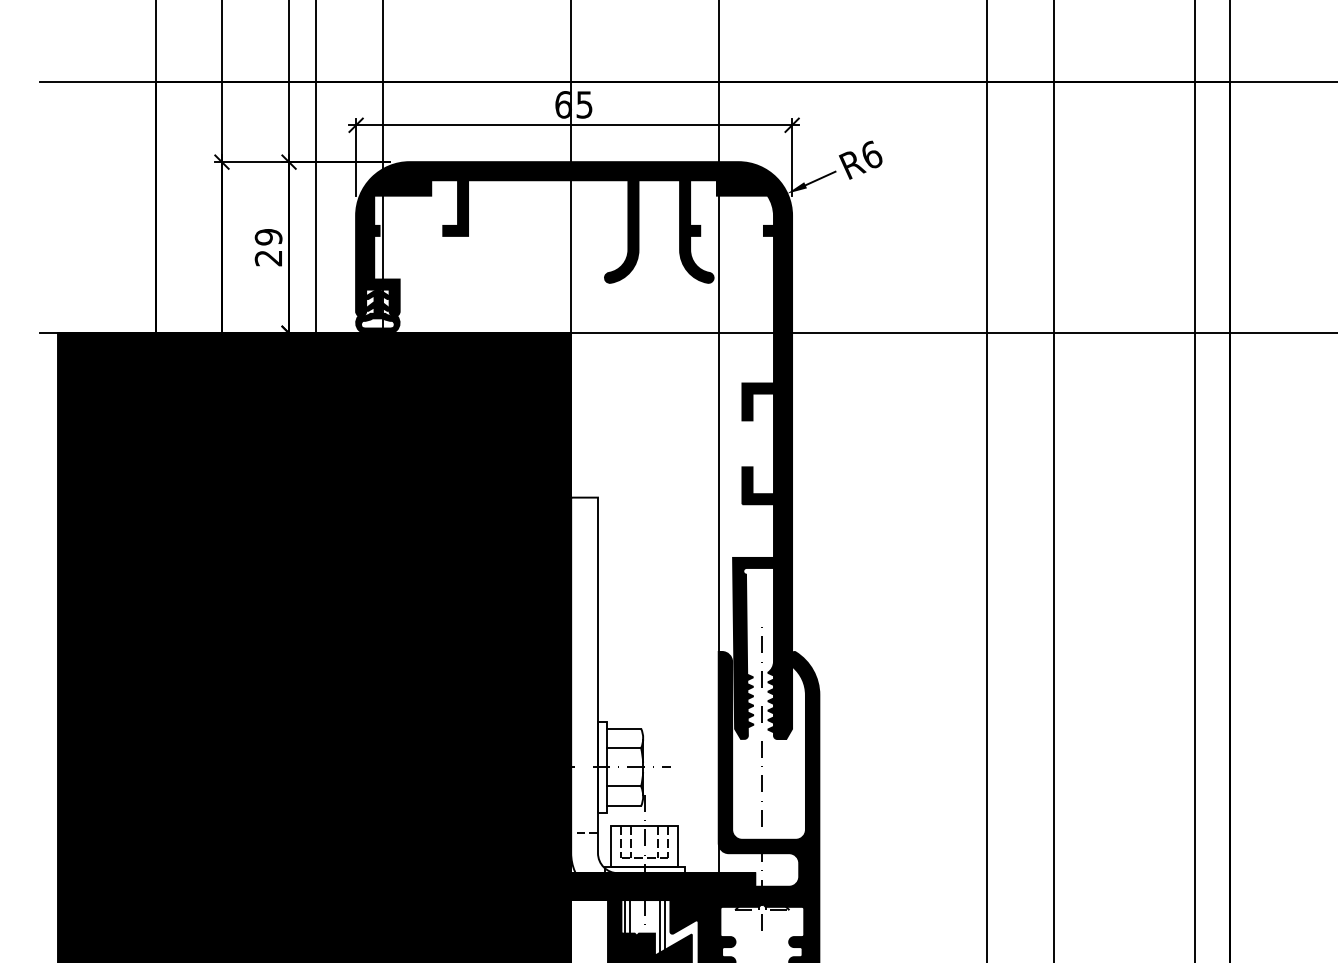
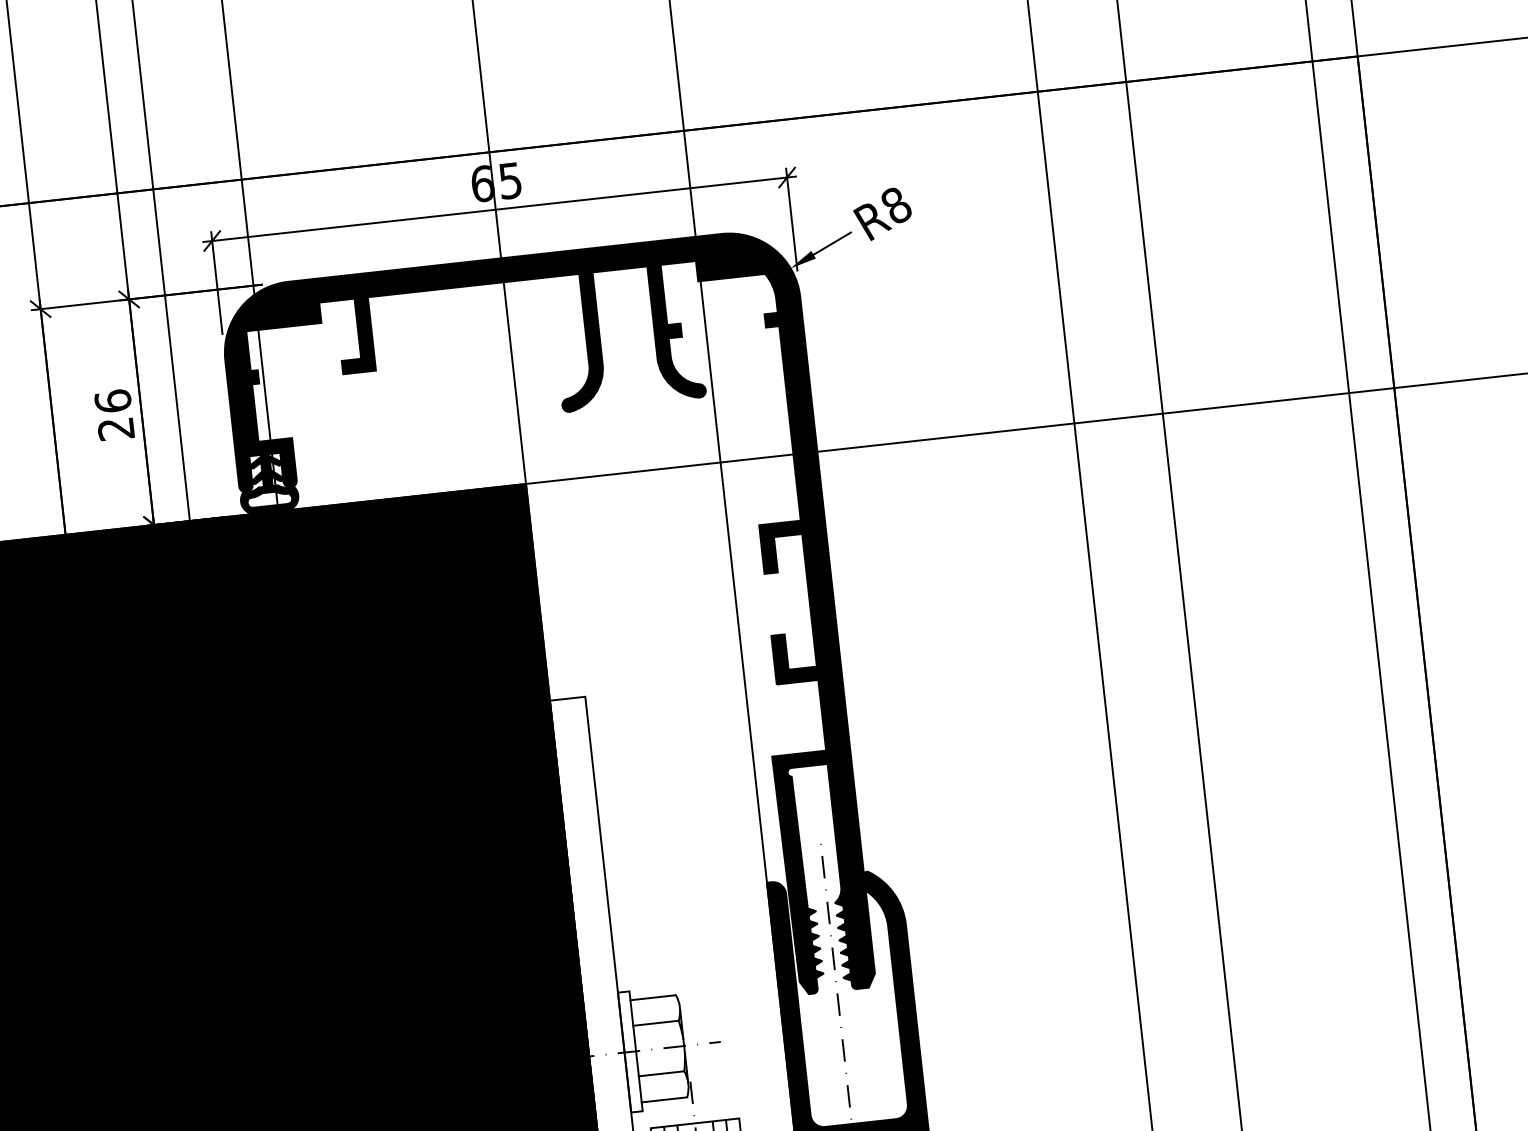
text: (871, 154) -> (896, 204), R6 -> R8
text: (268, 236) -> (112, 400), 29 -> 26

